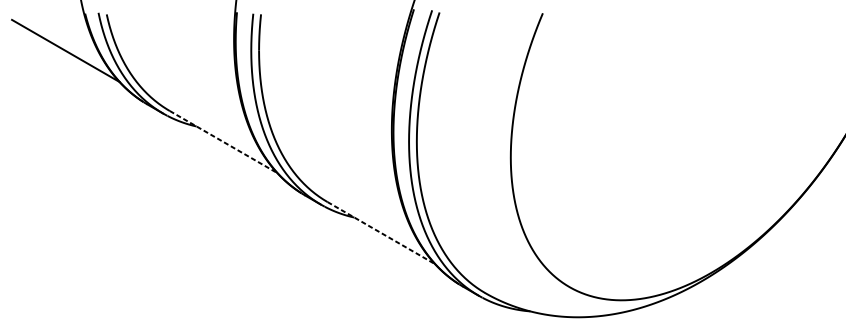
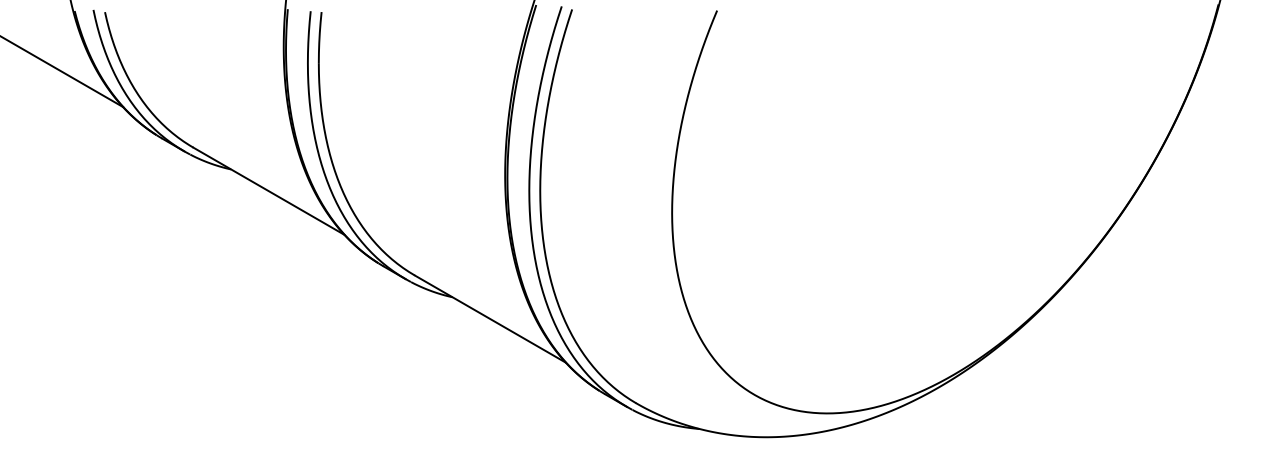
line: (223, 142) -> (269, 191), dashed -> solid
line: (381, 233) -> (490, 319), dashed -> solid

